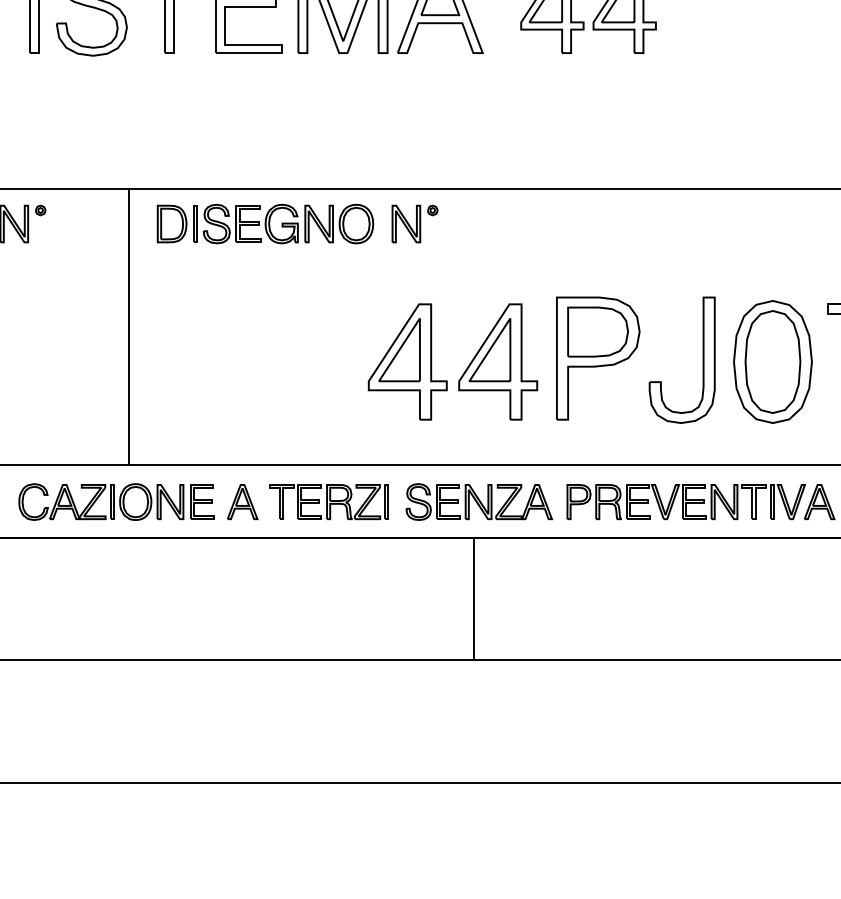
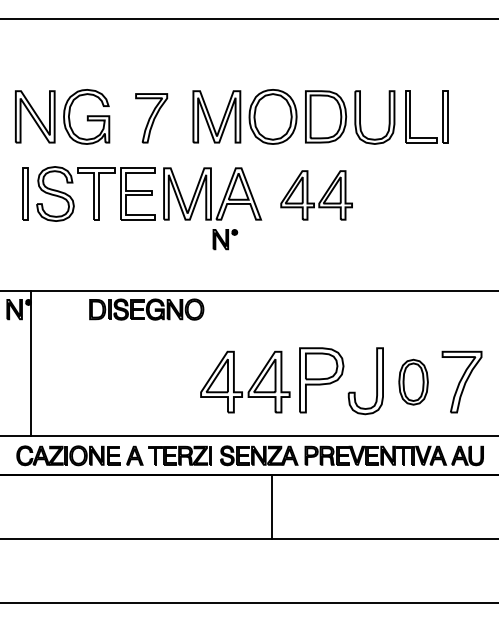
part: (415, 223) -> (225, 239), moved
line: (129, 326) -> (31, 363), moved
part: (772, 362) -> (413, 382), size x0.7
line: (474, 598) -> (272, 506), moved

